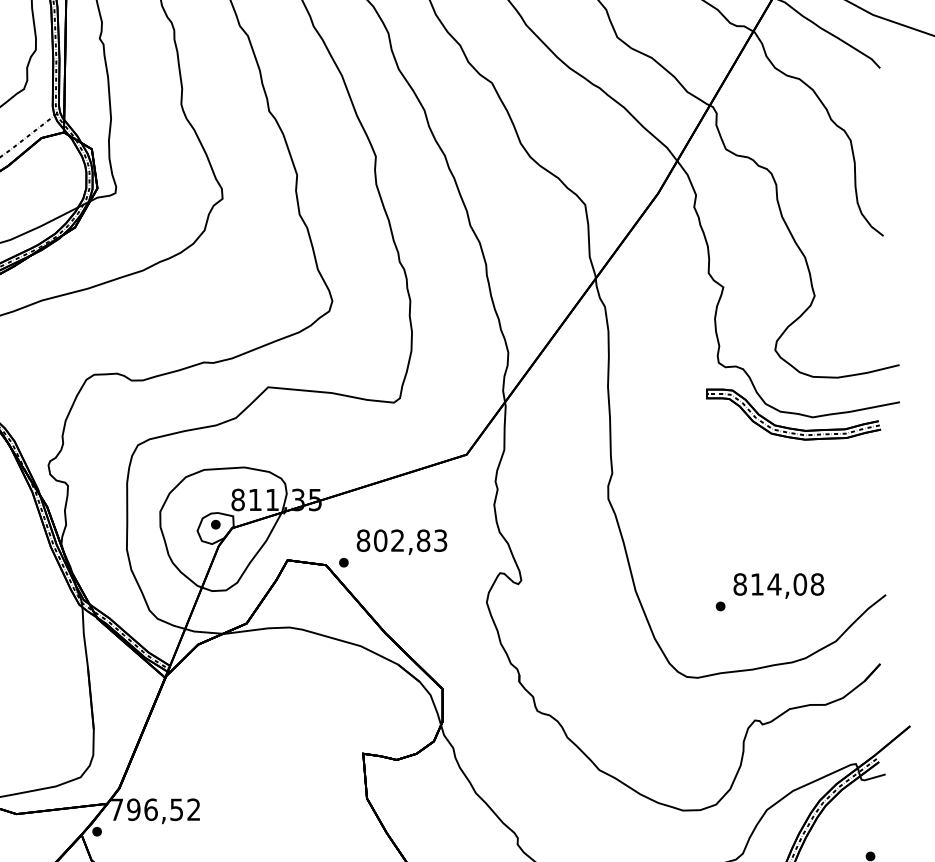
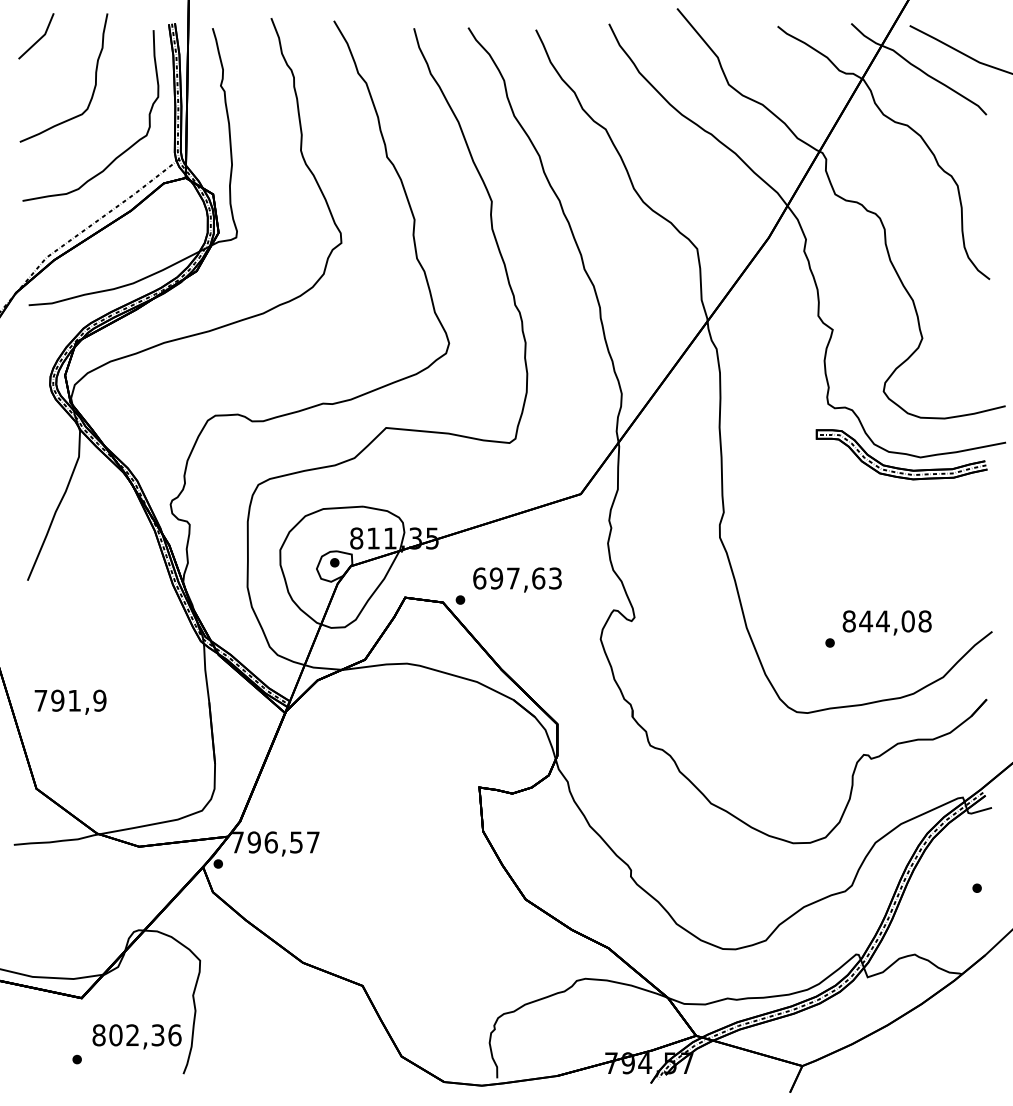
text: (393, 540) -> (509, 578), 802,83 -> 697,63
text: (757, 584) -> (866, 621), 814,08 -> 844,08
text: (194, 809) -> (313, 842), 796,52 -> 796,57

